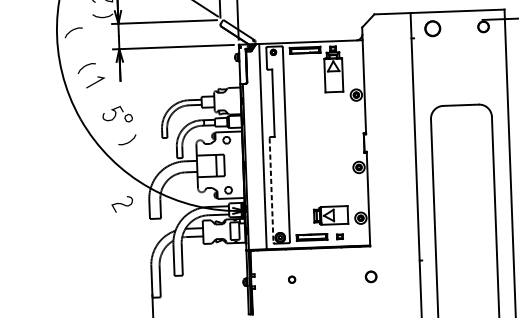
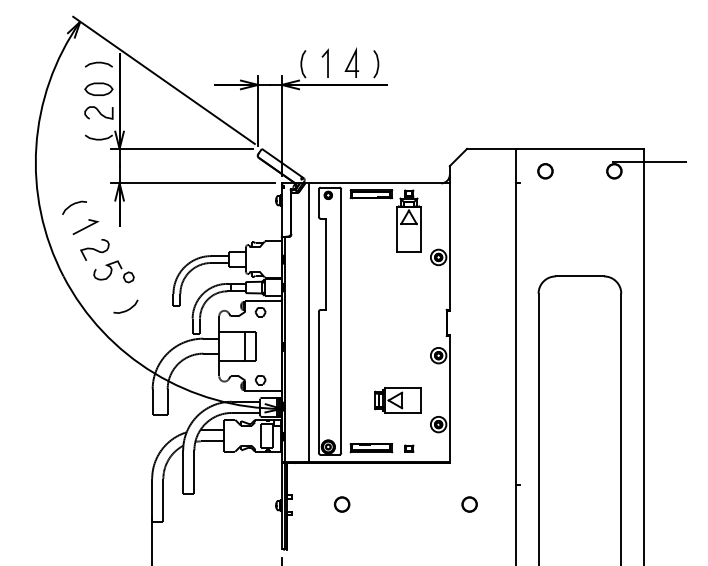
circle: (432, 28) -> (545, 171), size x0.71
curve: (72, 31) -> (57, 156), removed
line: (271, 190) -> (318, 382), dashed -> solid
curve: (122, 204) -> (94, 249), moved
part: (330, 215) -> (397, 400), moved
circle: (371, 276) -> (469, 504), moved
circle: (292, 279) -> (342, 504), size x1.67

